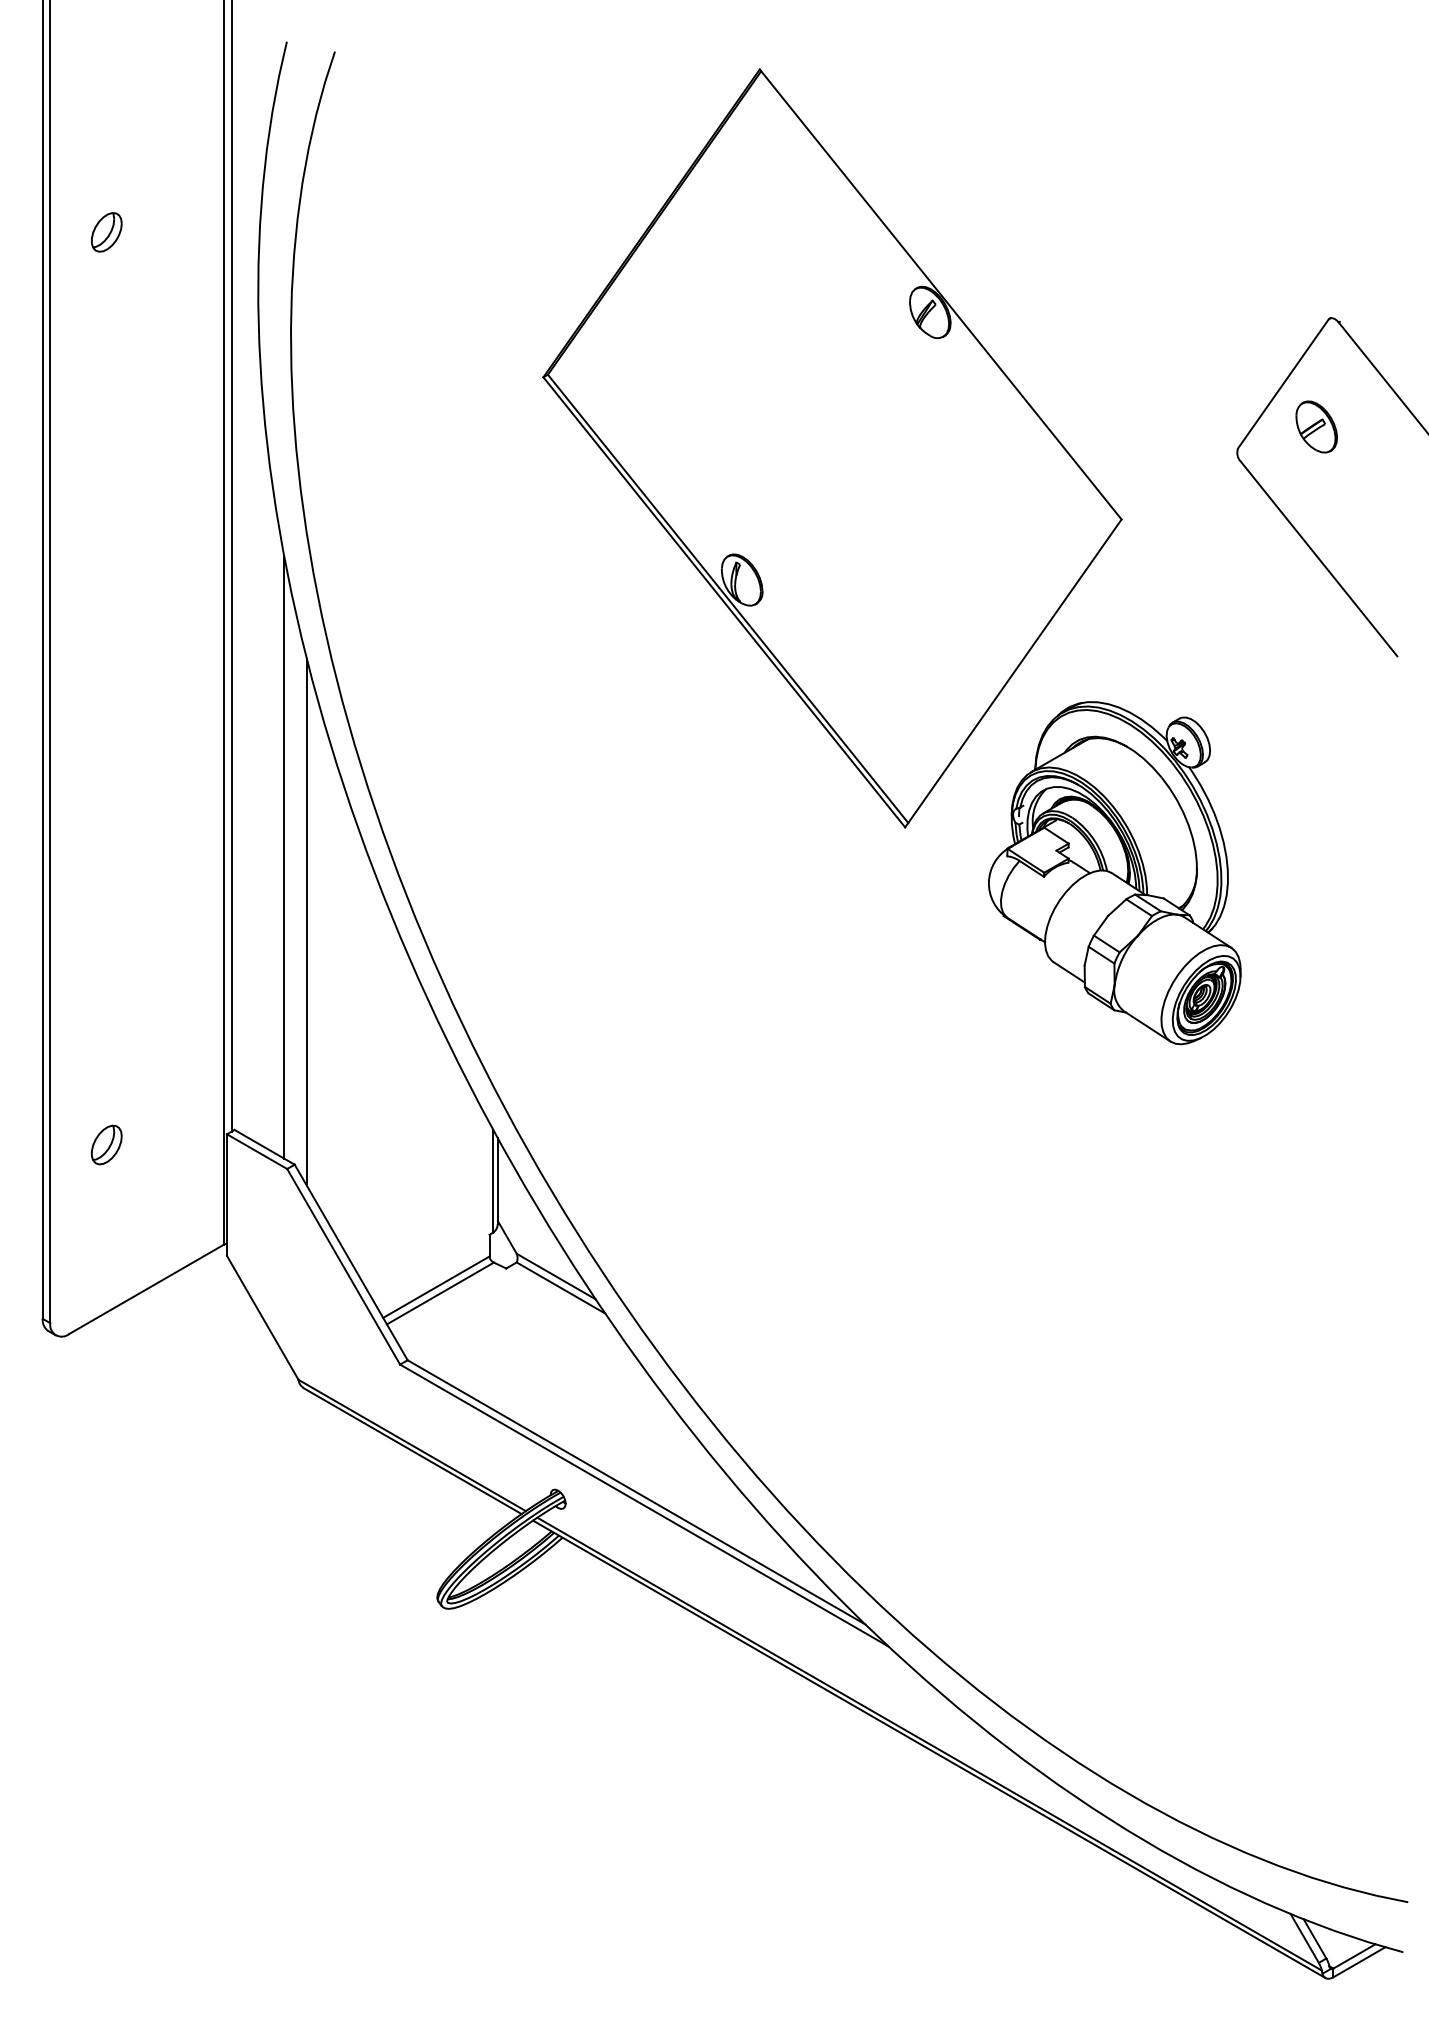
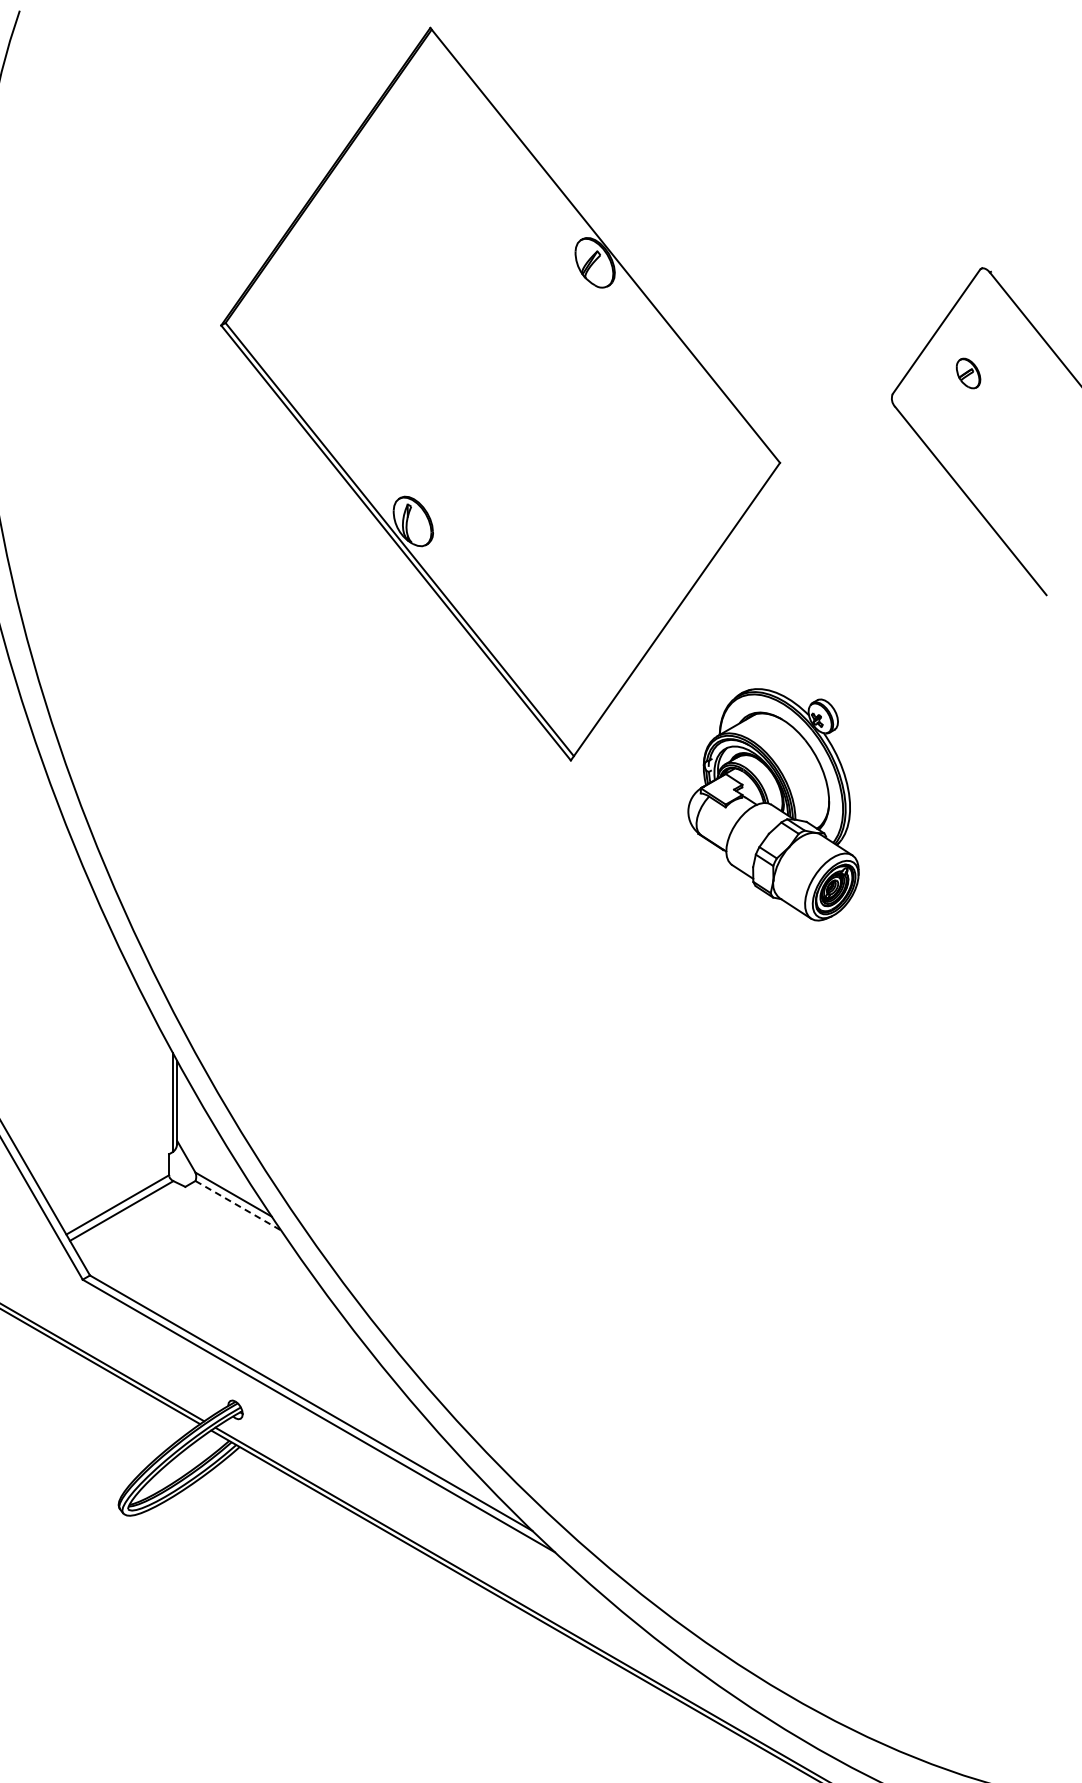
part: (1316, 426) -> (968, 373), size x0.6
part: (1114, 873) -> (773, 805), size x0.7
line: (561, 1288) -> (238, 1206), solid -> dashed

